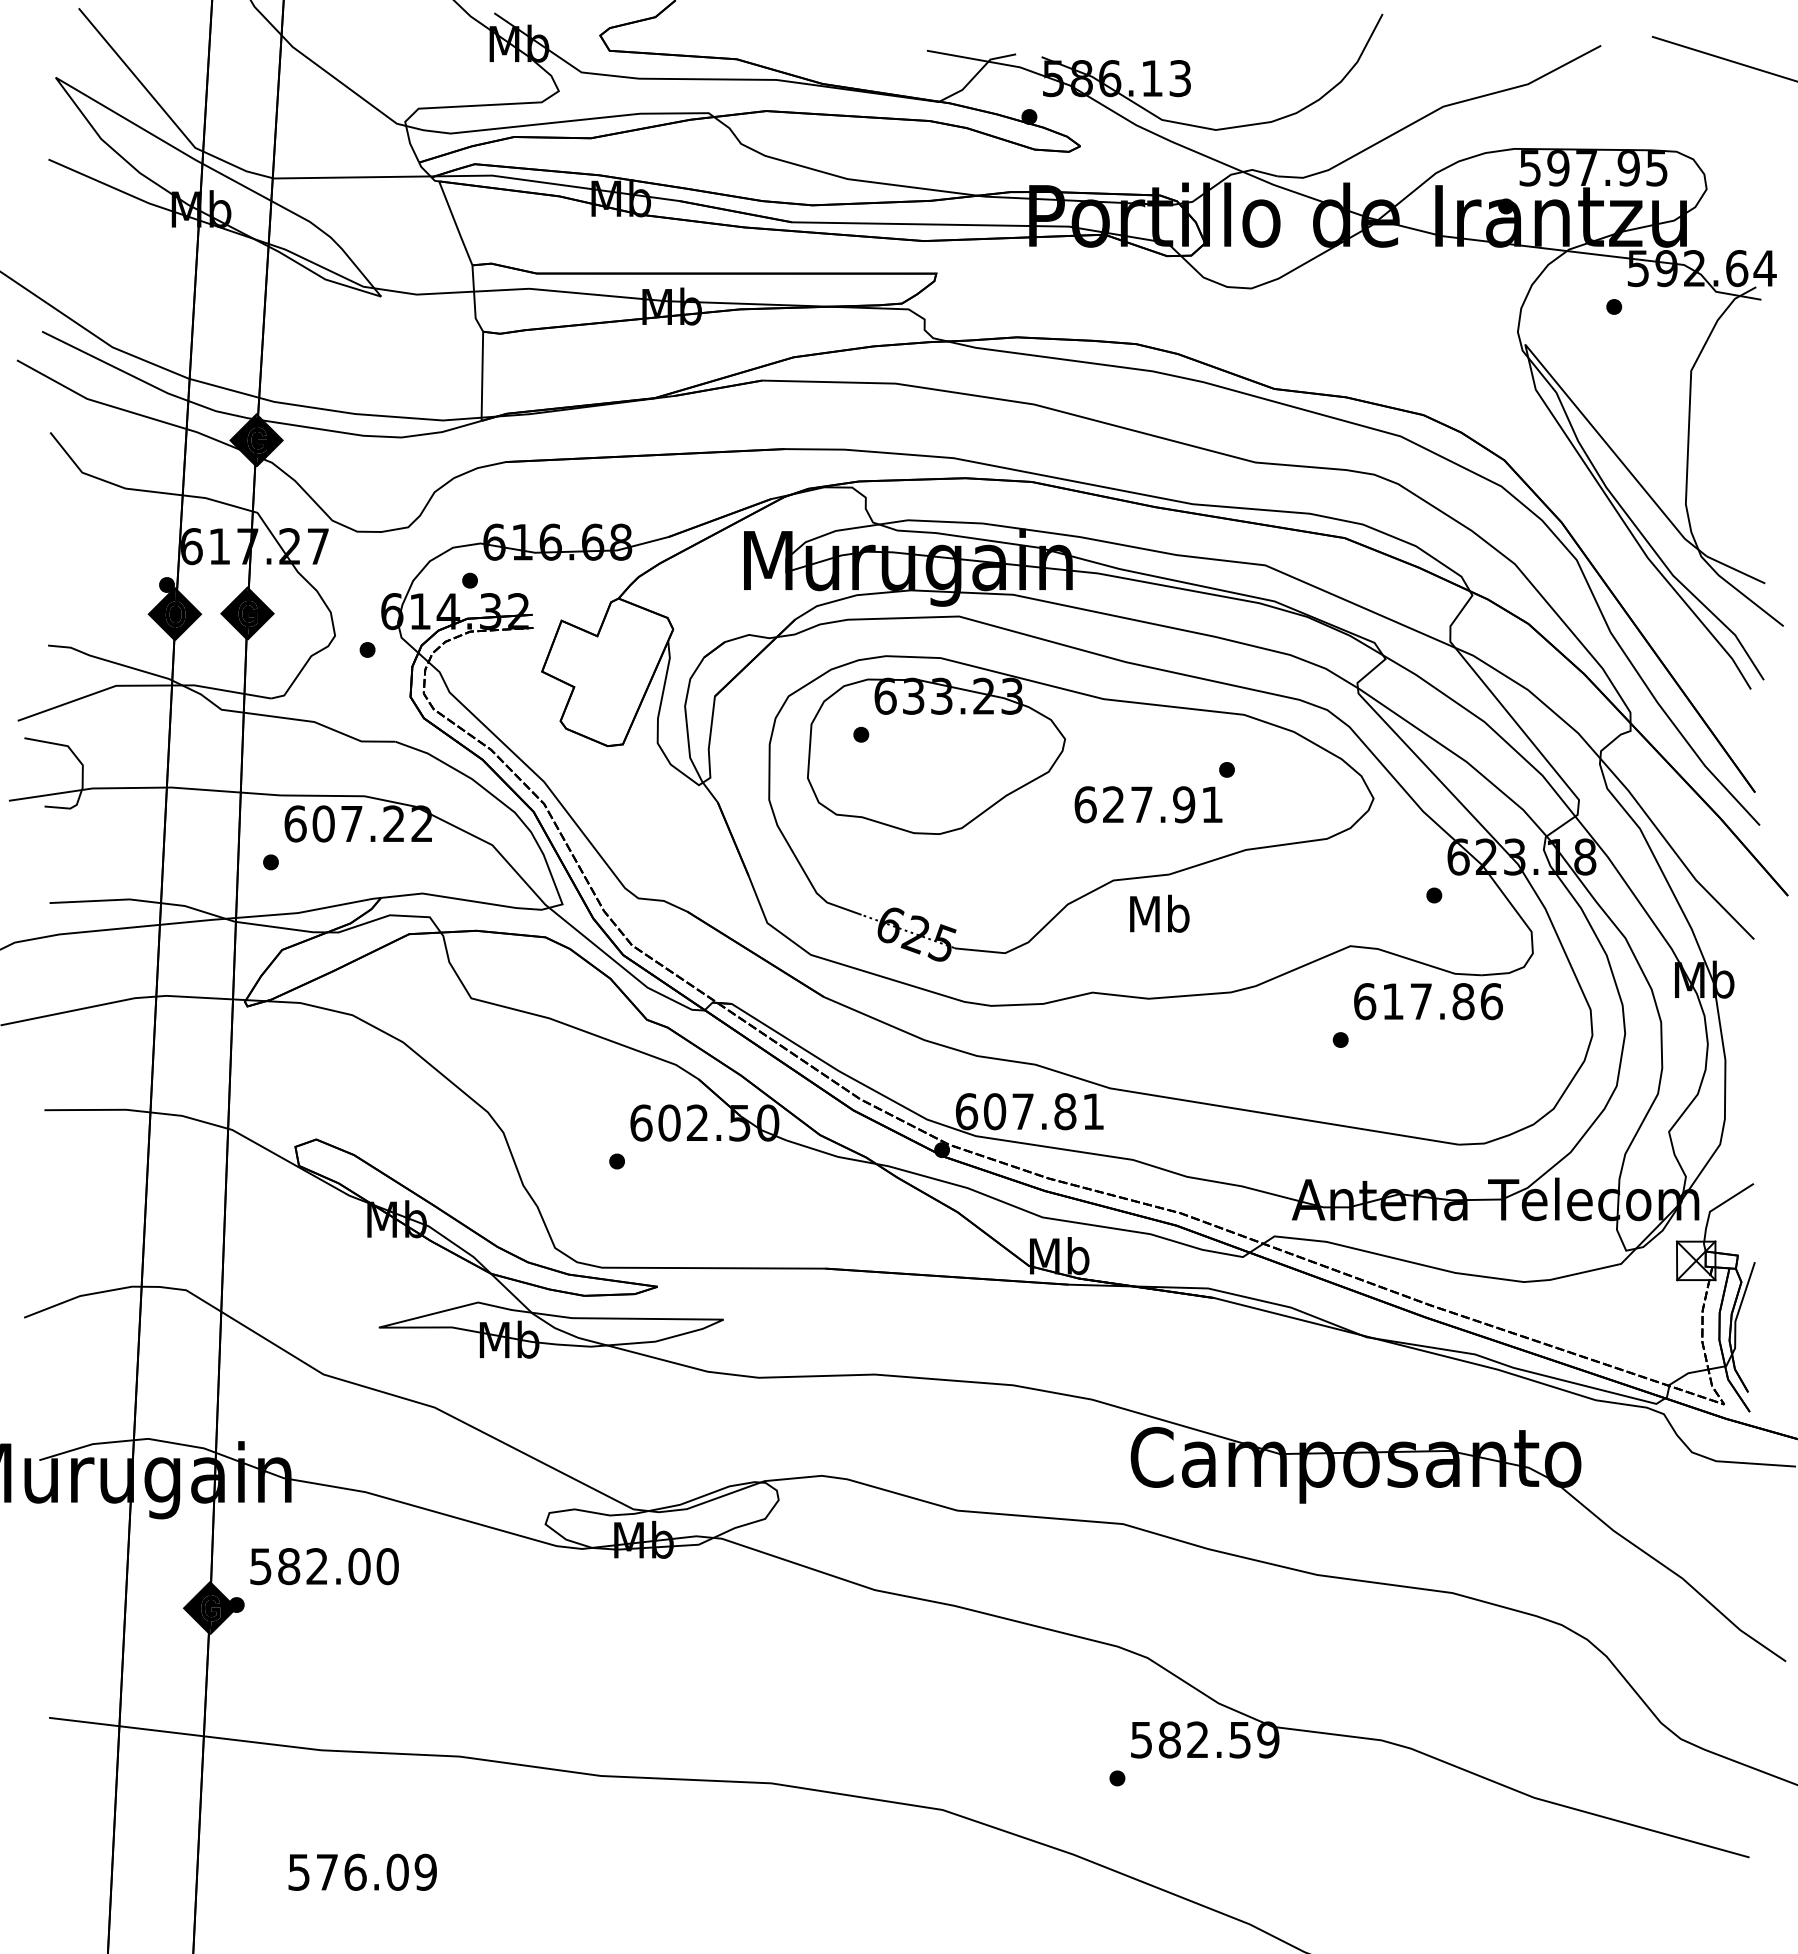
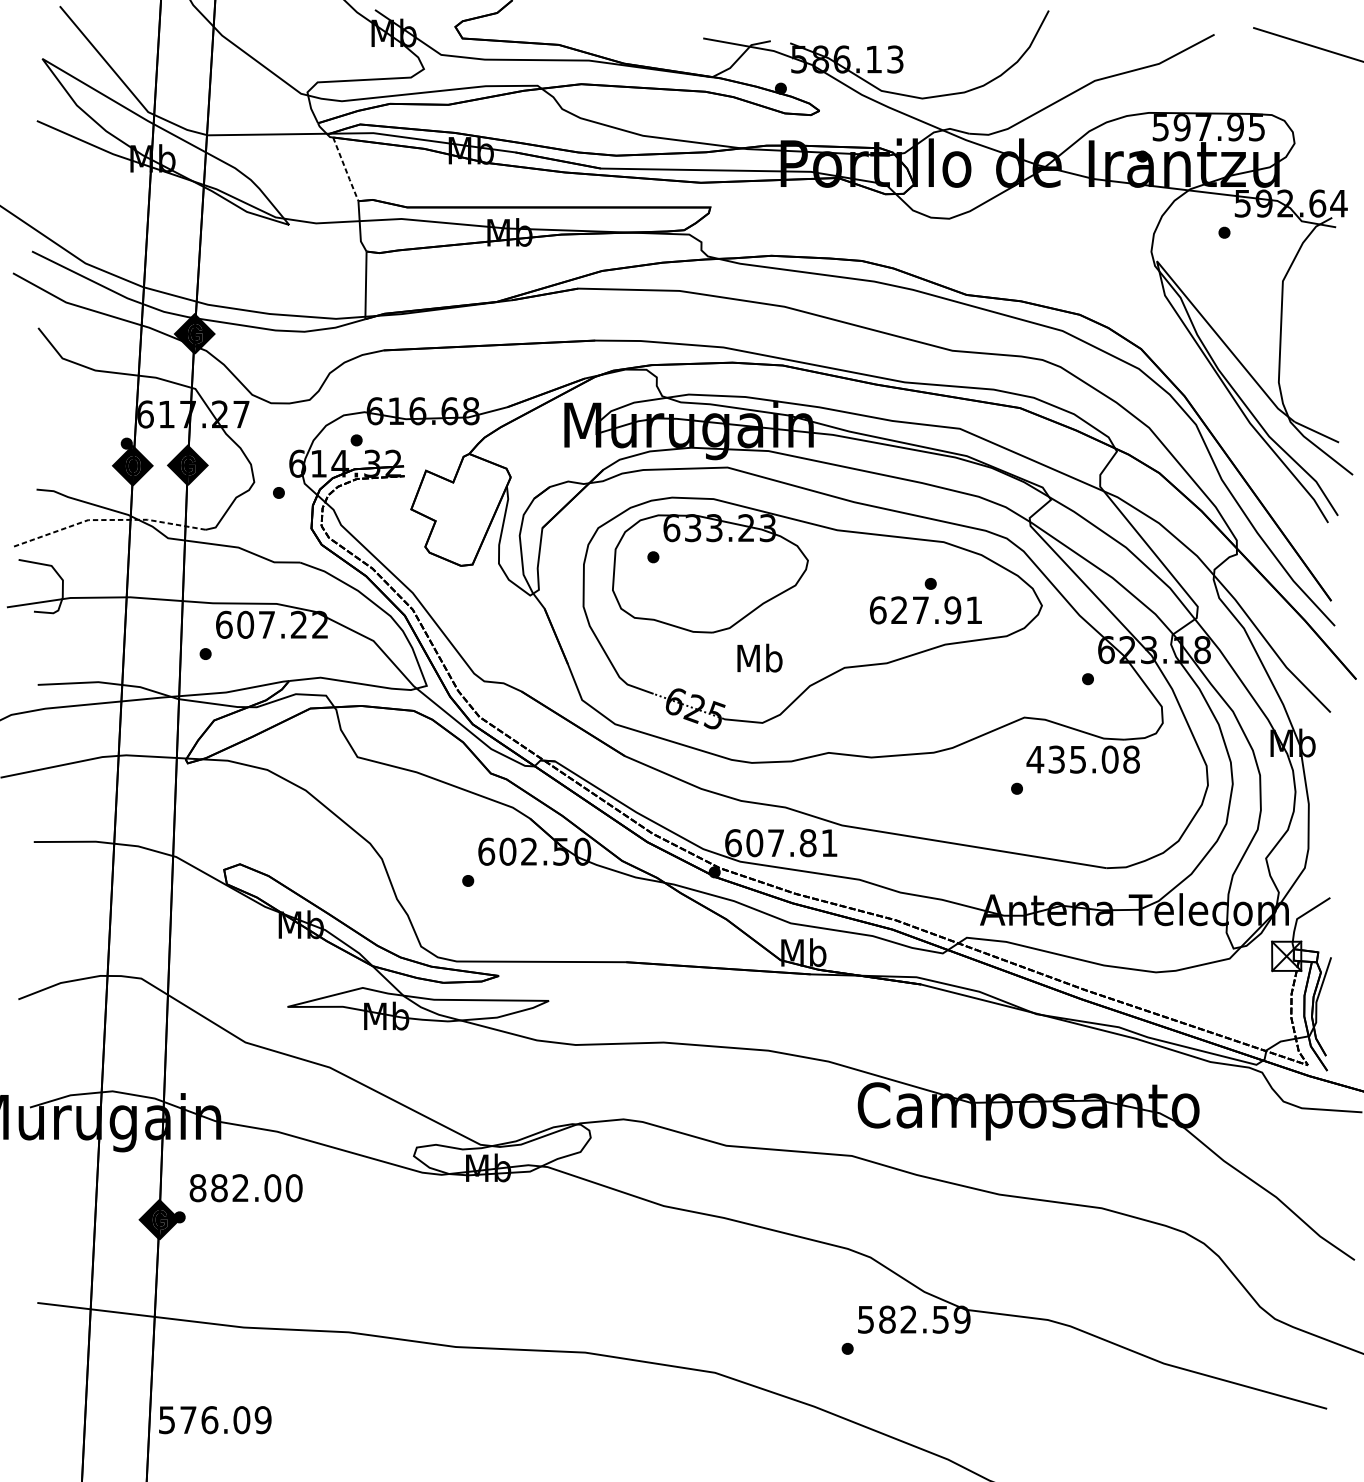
line: (455, 223) -> (345, 169), solid -> dashed
line: (141, 685) -> (107, 519), solid -> dashed
text: (1148, 804) -> (925, 610), moved
text: (1159, 913) -> (759, 657), moved
text: (1427, 1001) -> (1082, 759), 617.86 -> 435.08
text: (261, 1566) -> (198, 1188), 582.00 -> 882.00
text: (362, 1871) -> (215, 1419), moved

